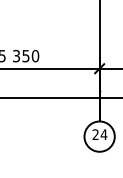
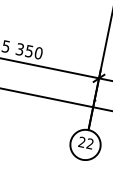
text: (103, 134) -> (89, 143), 24 -> 22

